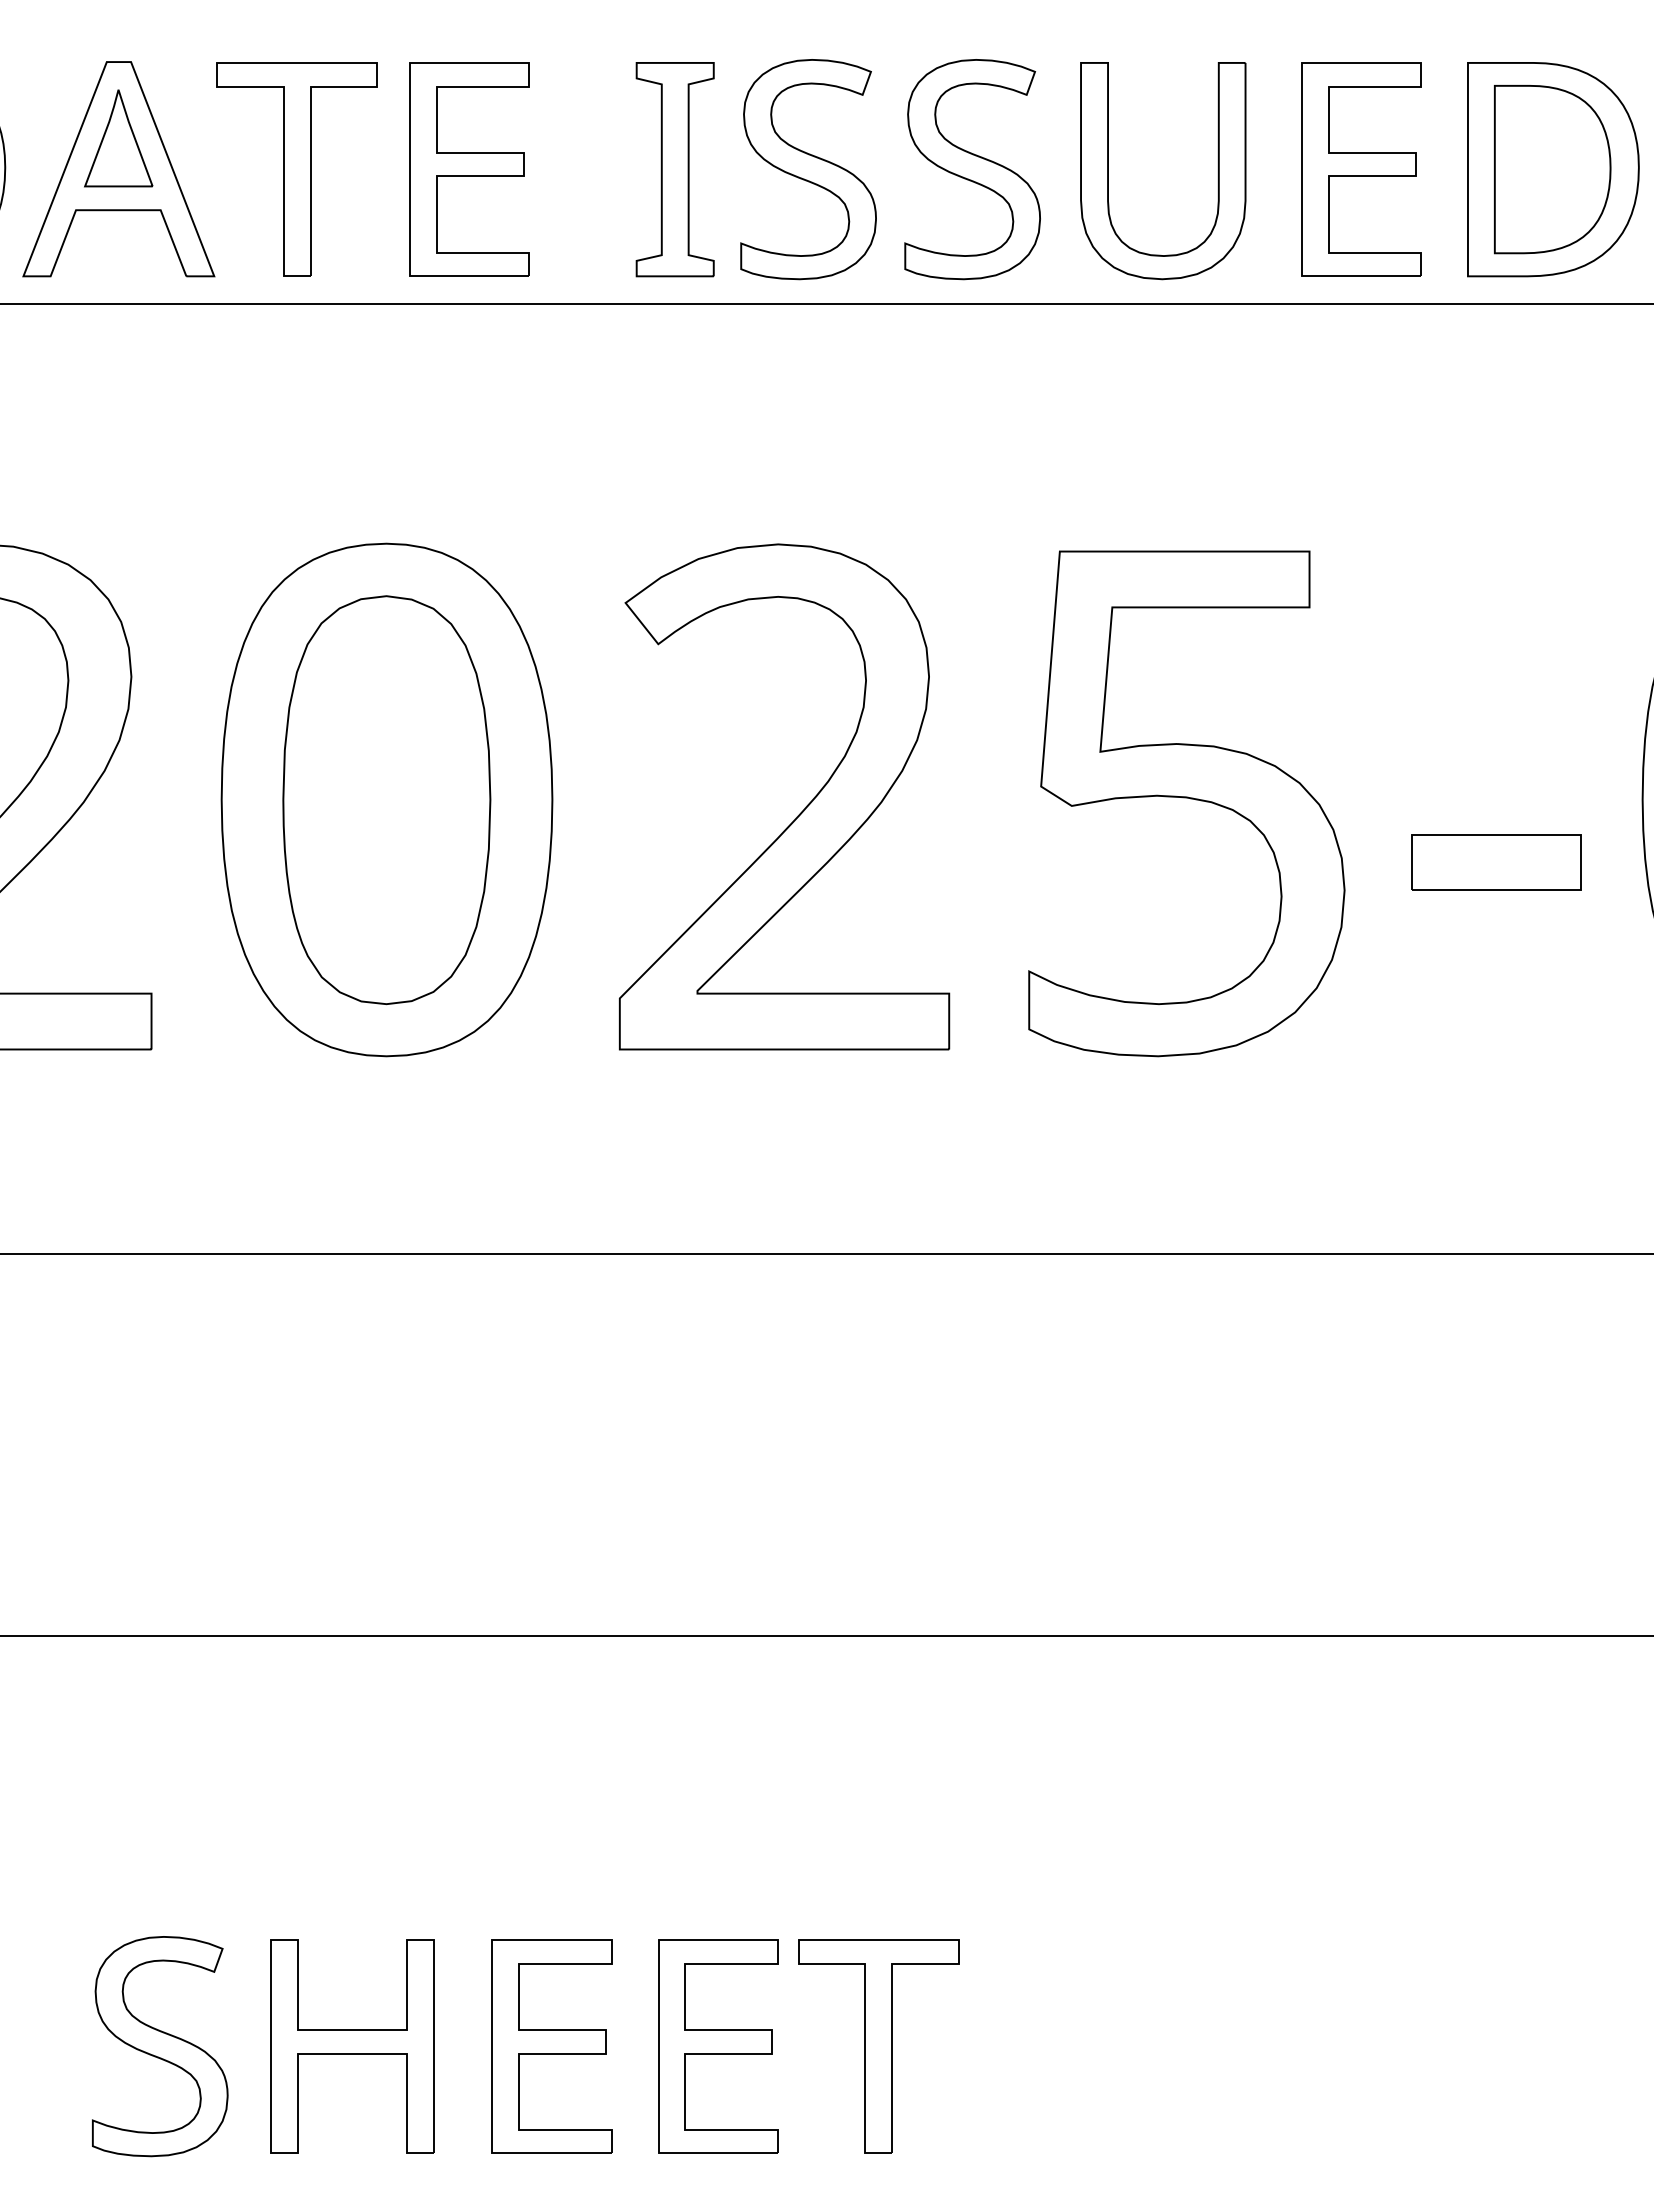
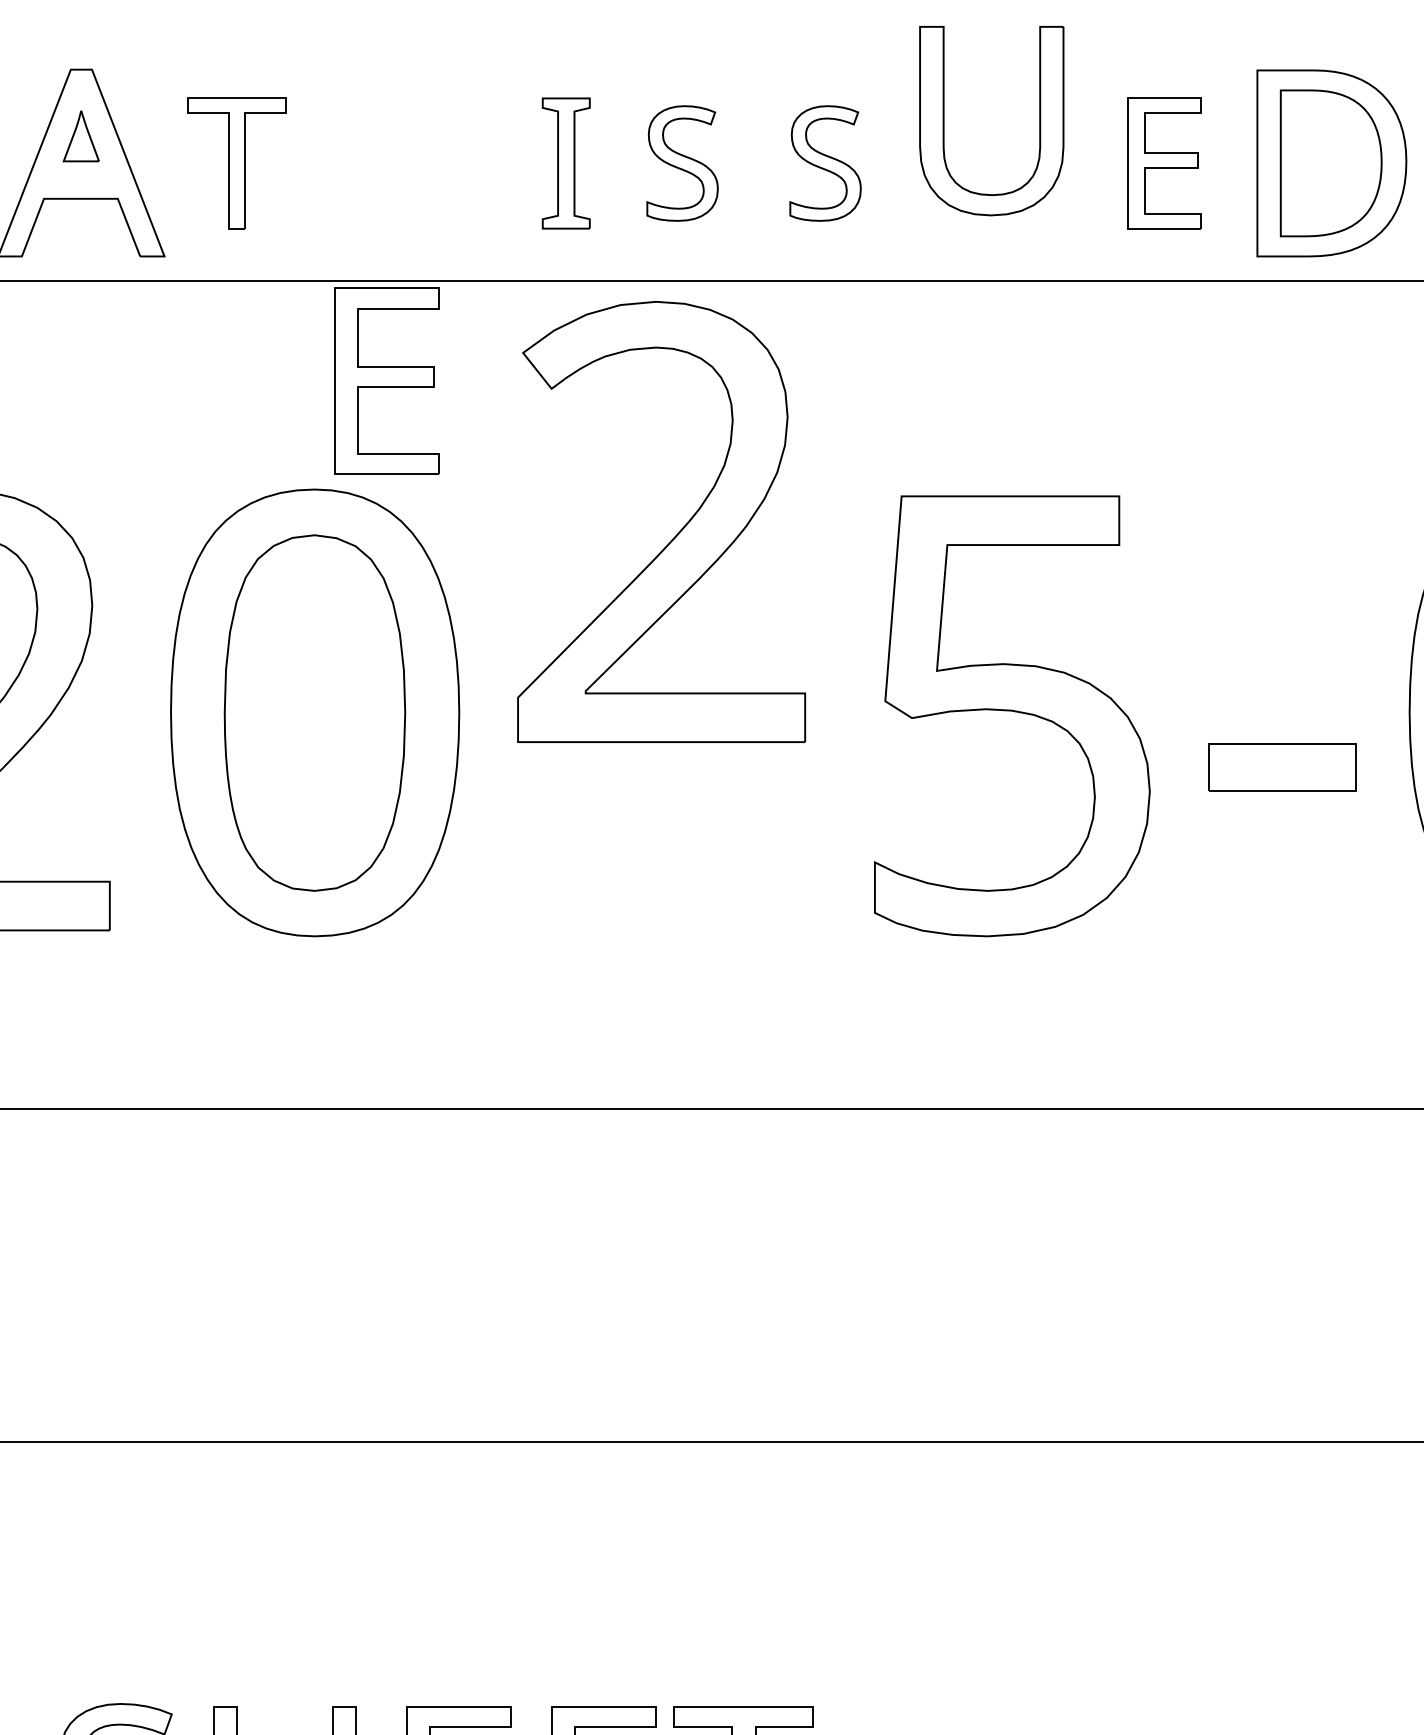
part: (118, 138) -> (81, 136), size x0.6
part: (296, 169) -> (236, 163), size x0.7
part: (469, 169) -> (387, 381), moved
part: (674, 169) -> (565, 163), size x0.7
part: (808, 169) -> (682, 163), size x0.6
part: (972, 169) -> (825, 163), size x0.6
part: (1361, 169) -> (1164, 163), size x0.7
part: (1217, 171) -> (1039, 121), moved
part: (800, 812) -> (675, 535), moved

